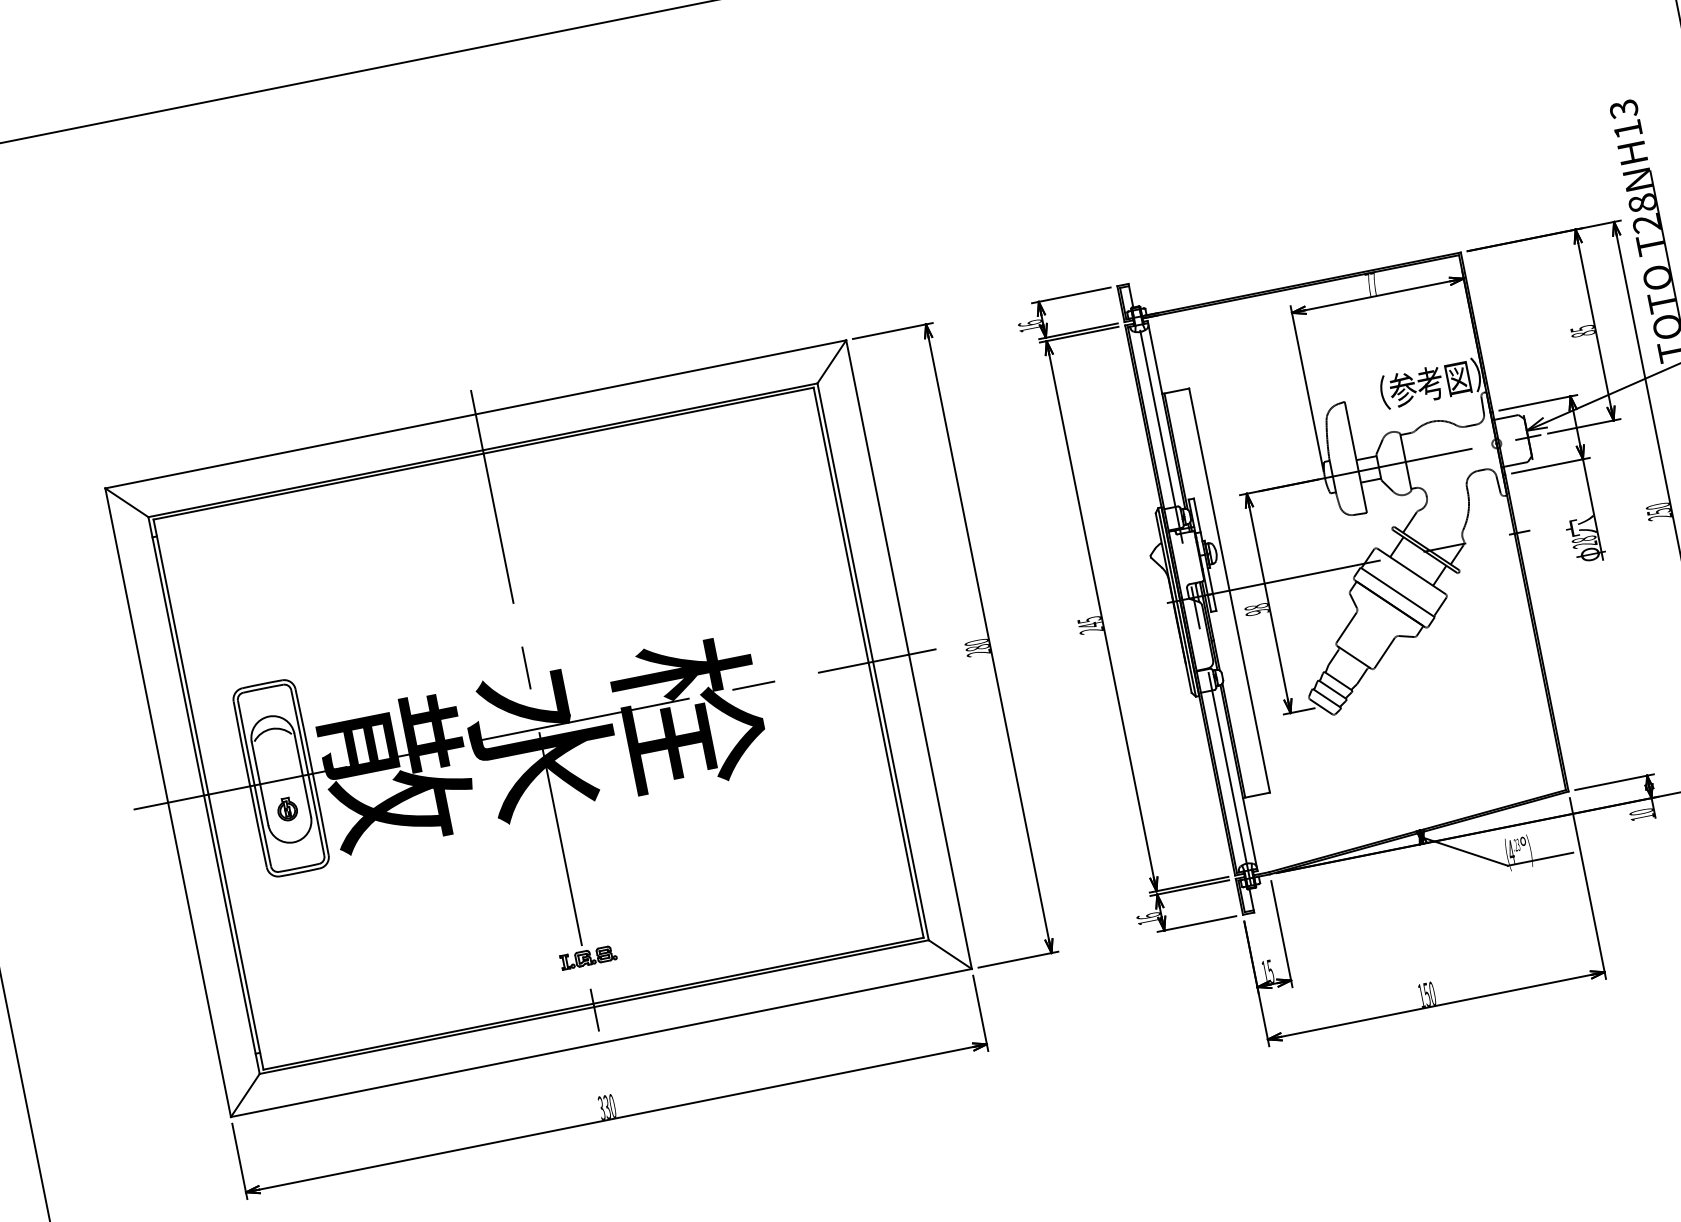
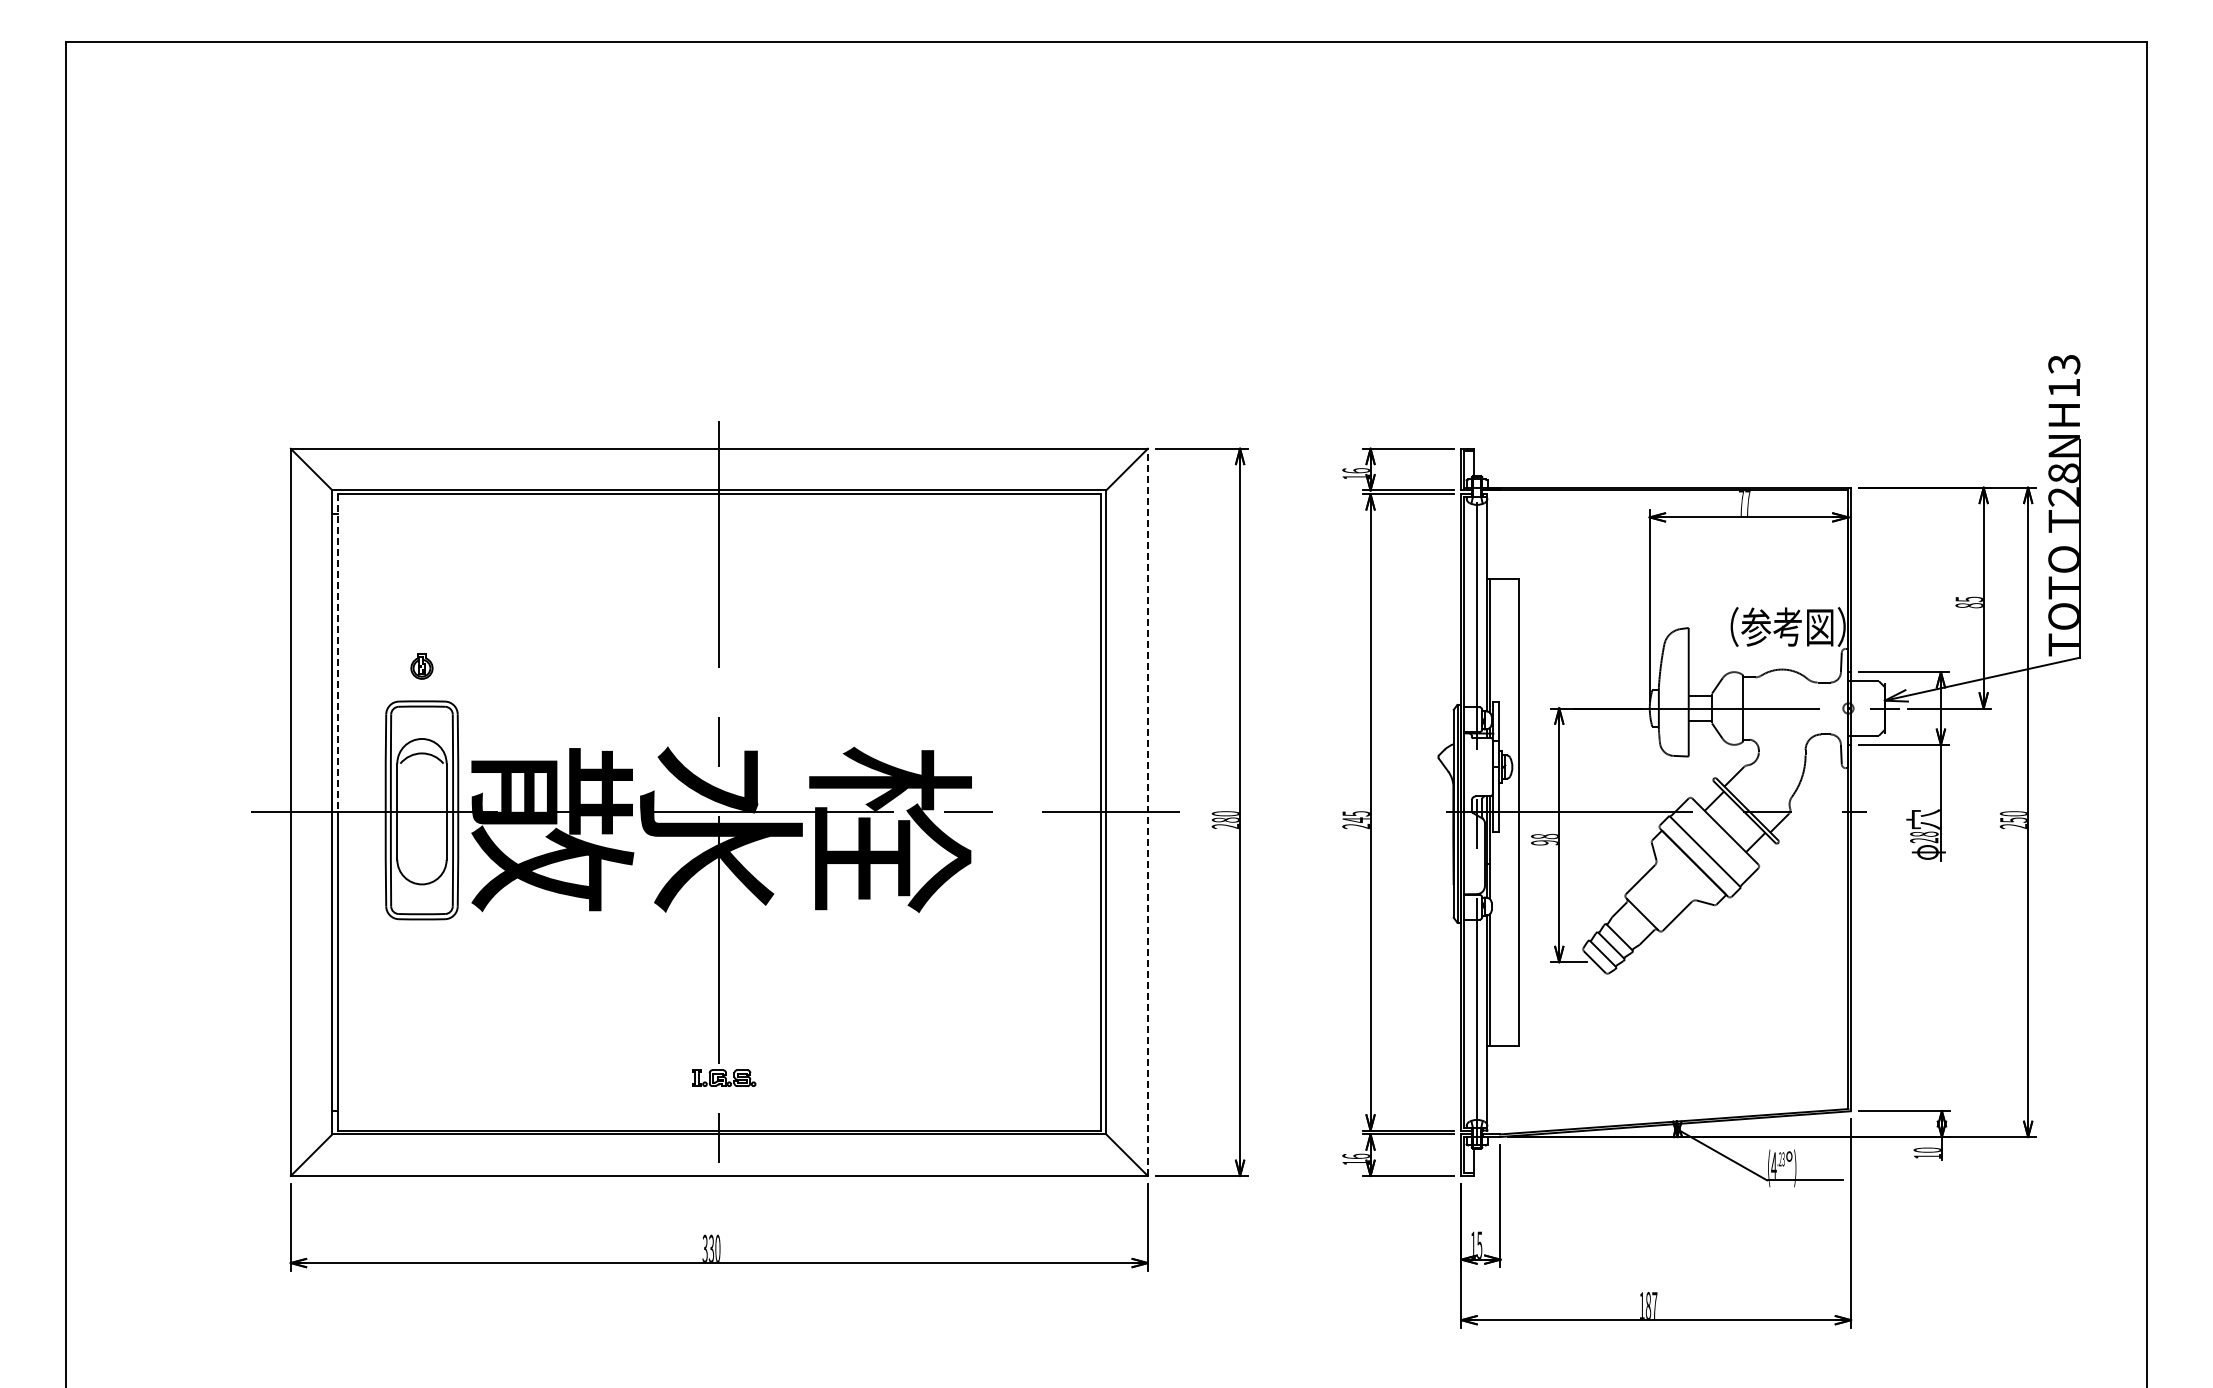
line: (908, 654) -> (1147, 812), solid -> dashed
line: (181, 657) -> (337, 653), solid -> dashed
part: (287, 809) -> (421, 666), moved
text: (1429, 993) -> (1651, 1304), 150 -> 187

